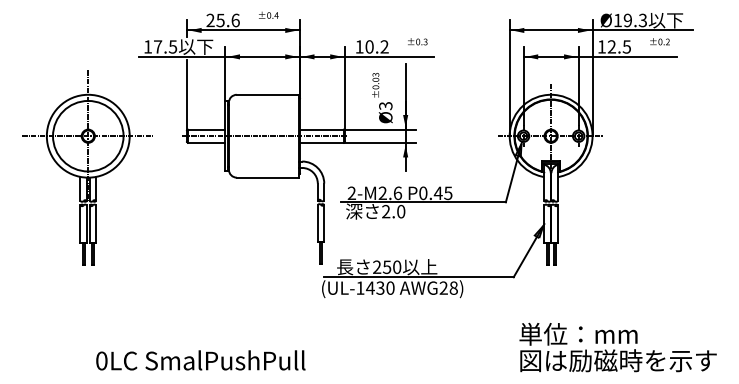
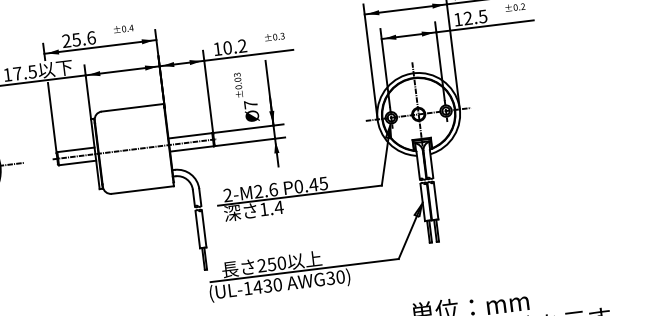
text: (385, 105) -> (250, 104), Ø3 -> Ø7
text: (393, 211) -> (271, 208), 2.0 -> 1.4
text: (448, 287) -> (335, 277), AWG28) -> AWG30)

